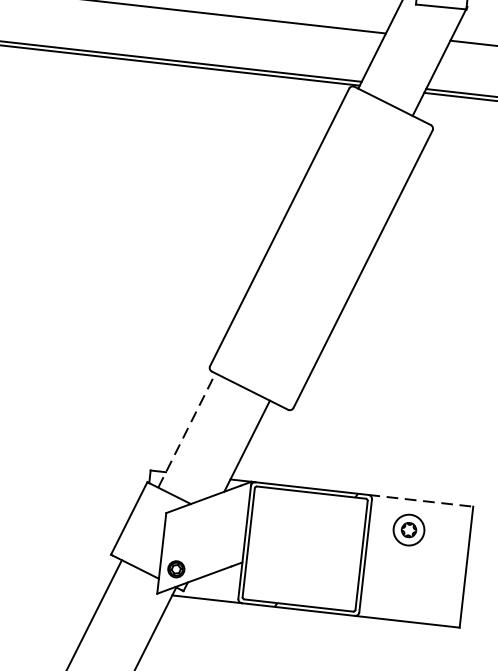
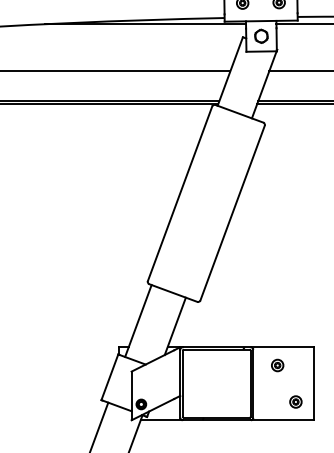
line: (187, 429) -> (138, 320), dashed -> solid
line: (420, 501) -> (282, 347), dashed -> solid
part: (409, 530) -> (277, 365), size x0.62
part: (432, 593) -> (295, 401), added

